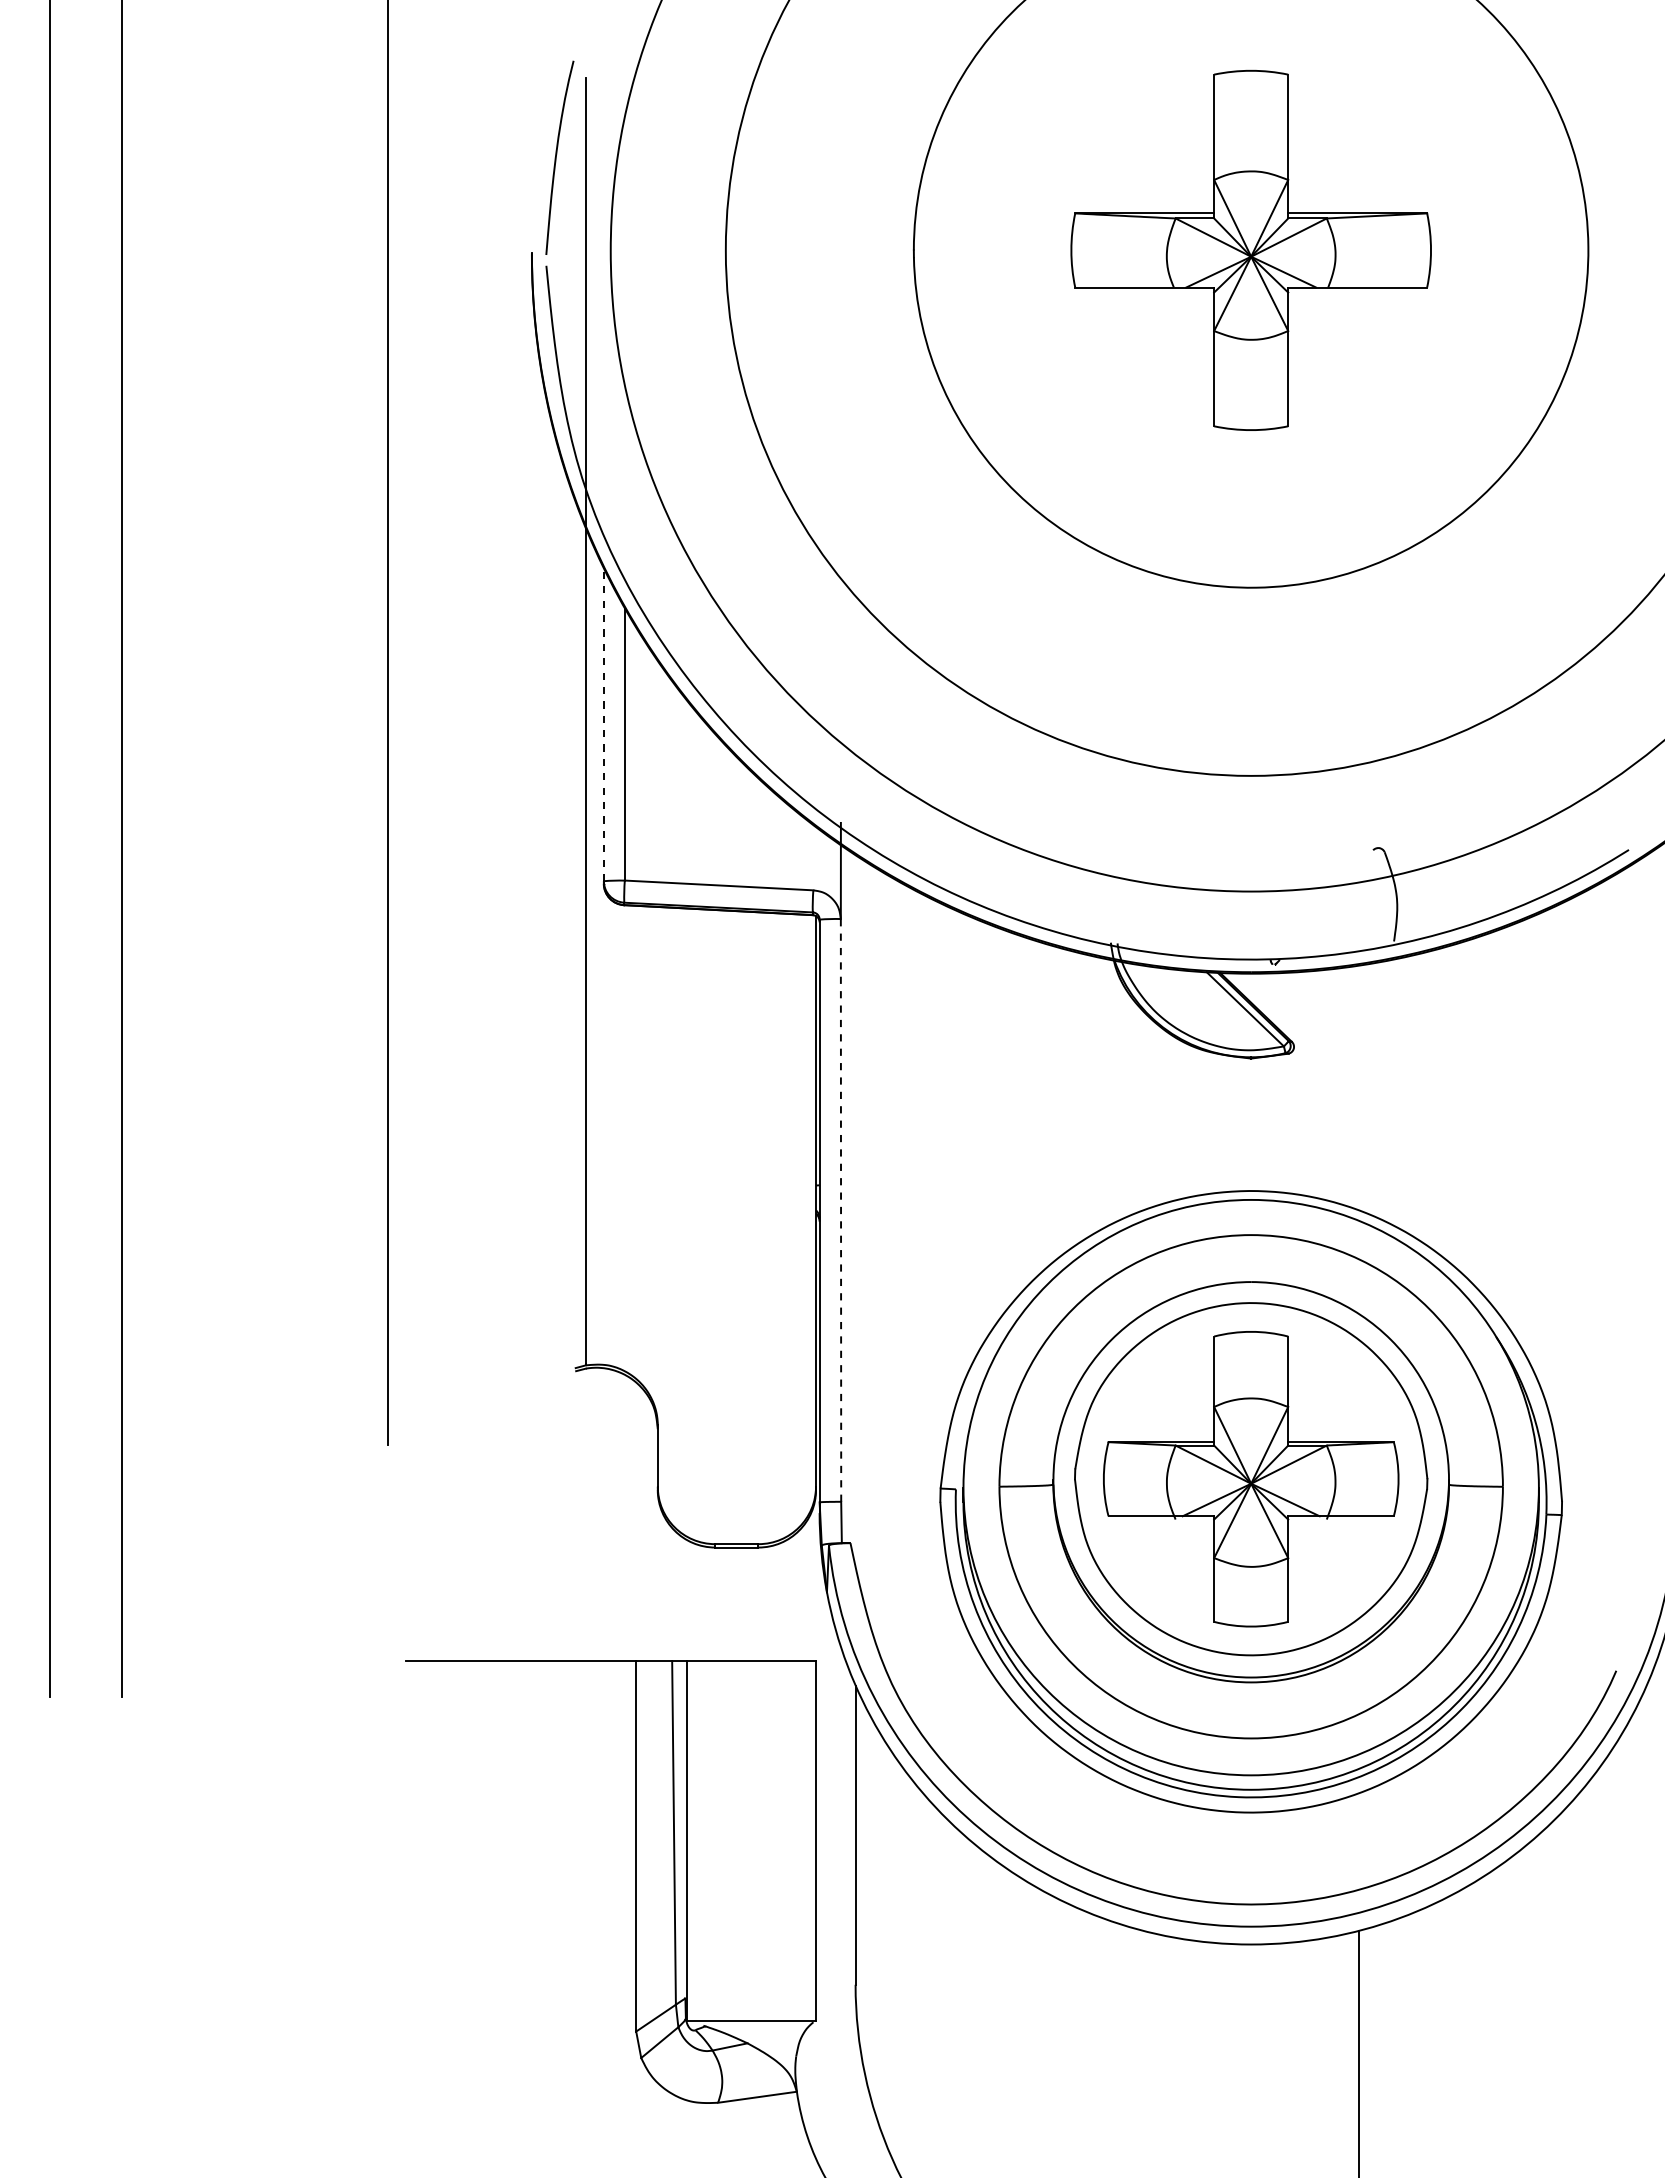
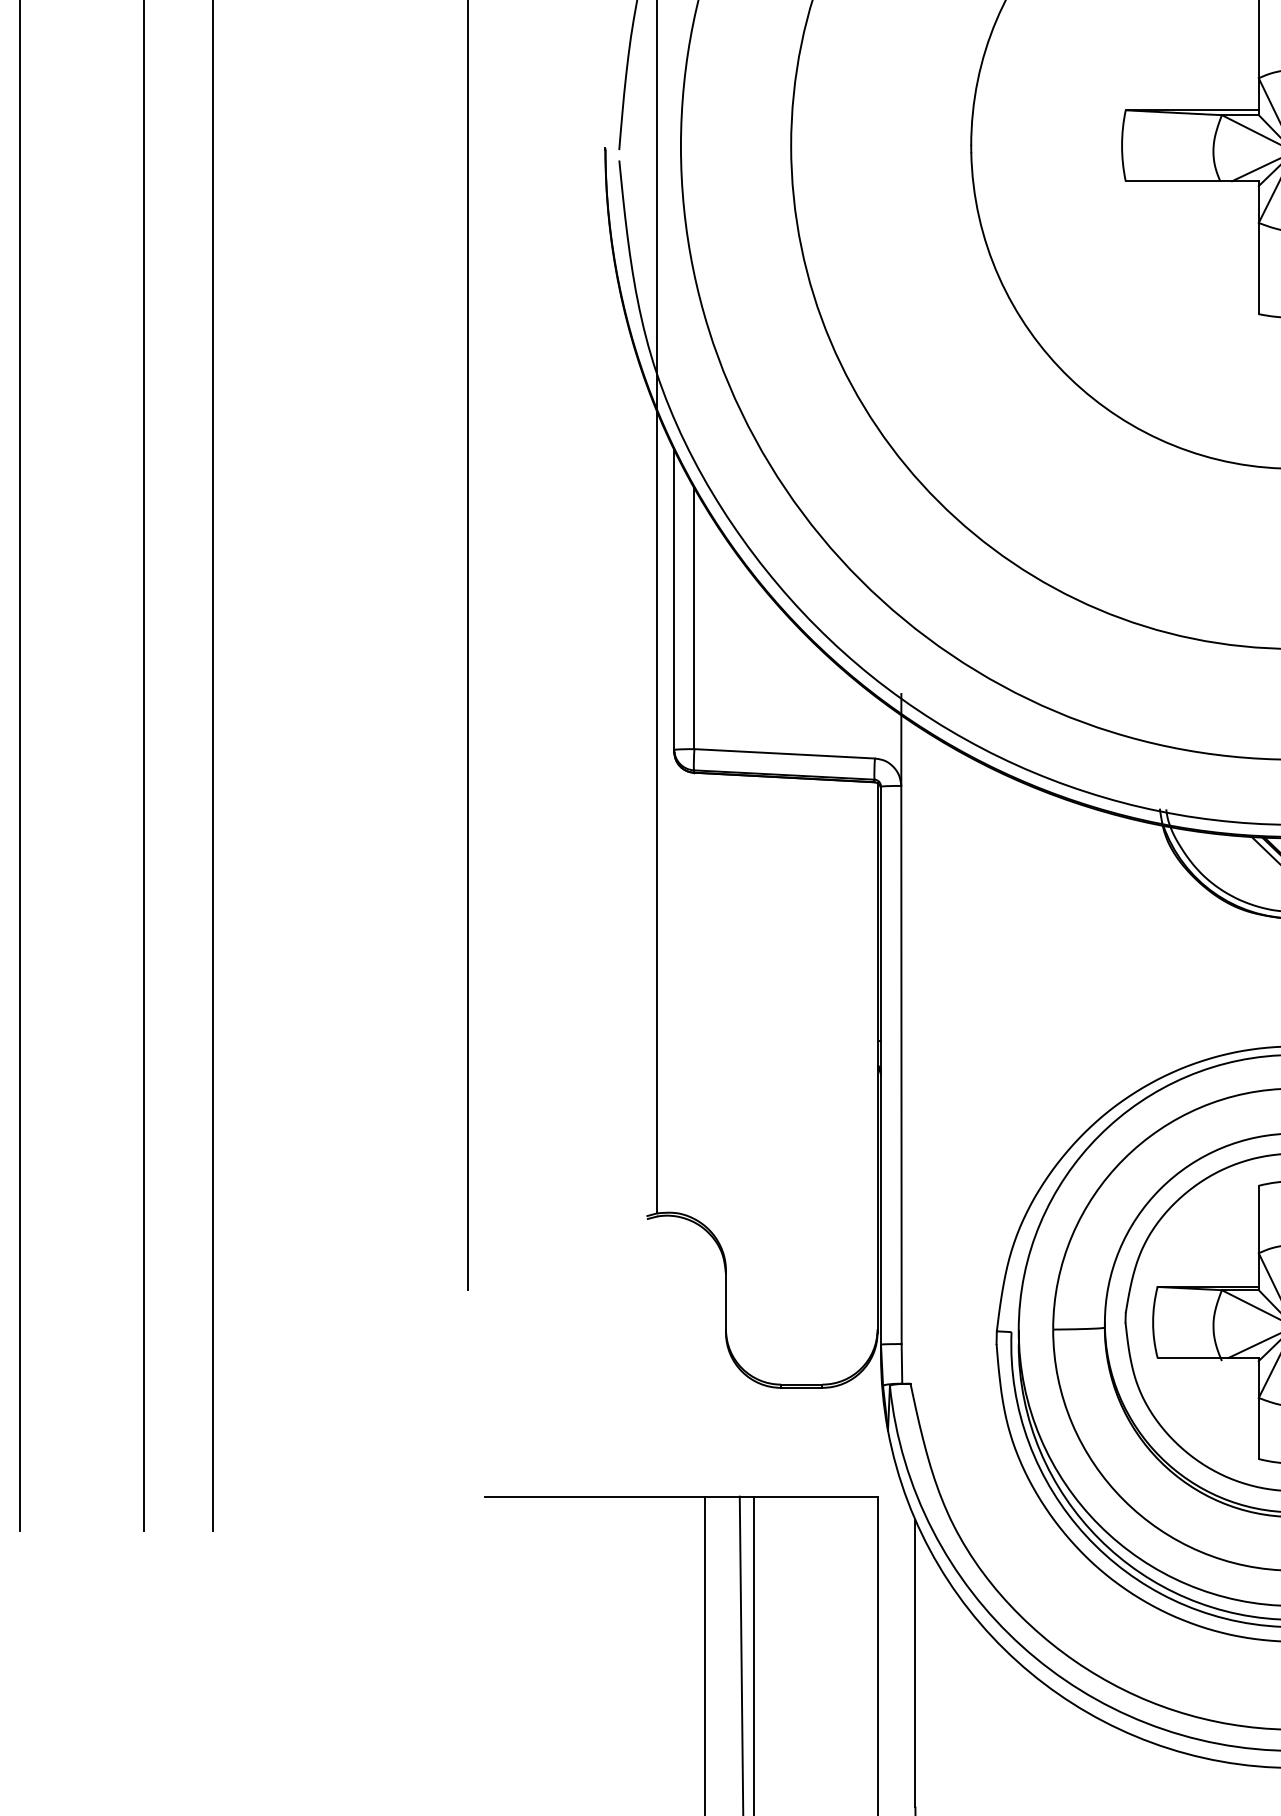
line: (603, 724) -> (674, 599), dashed -> solid
line: (841, 1209) -> (901, 1064), dashed -> solid

